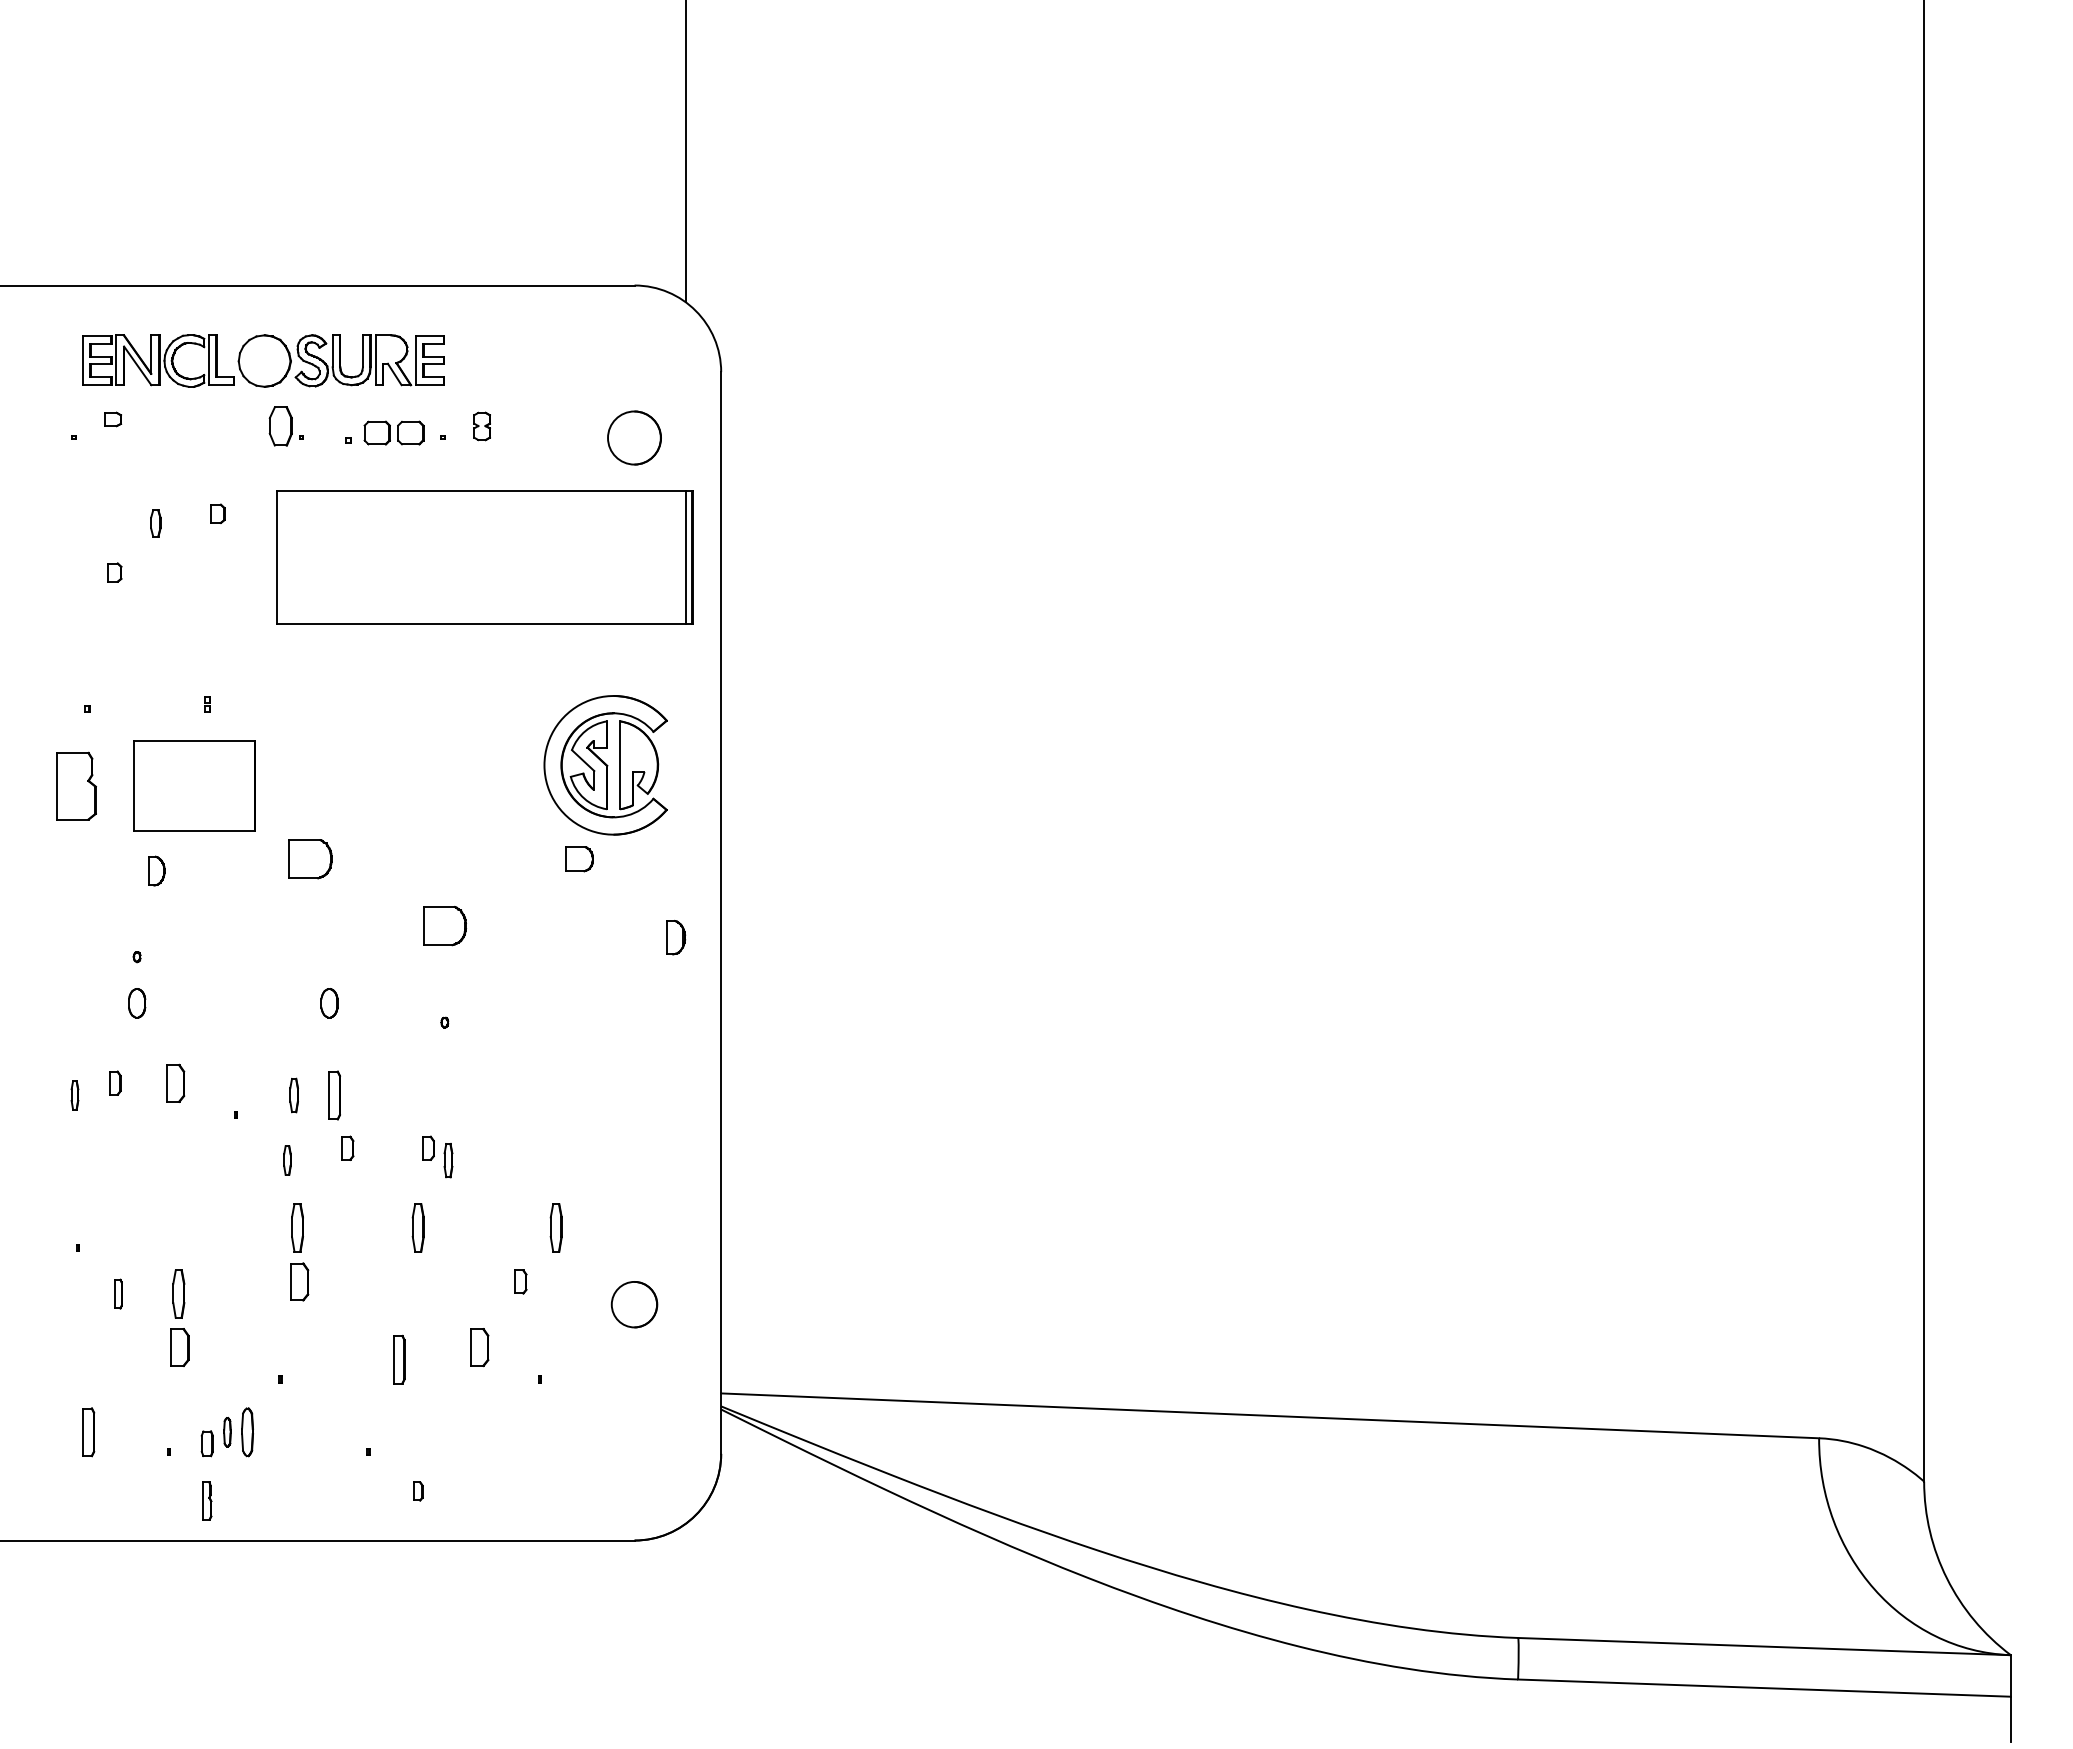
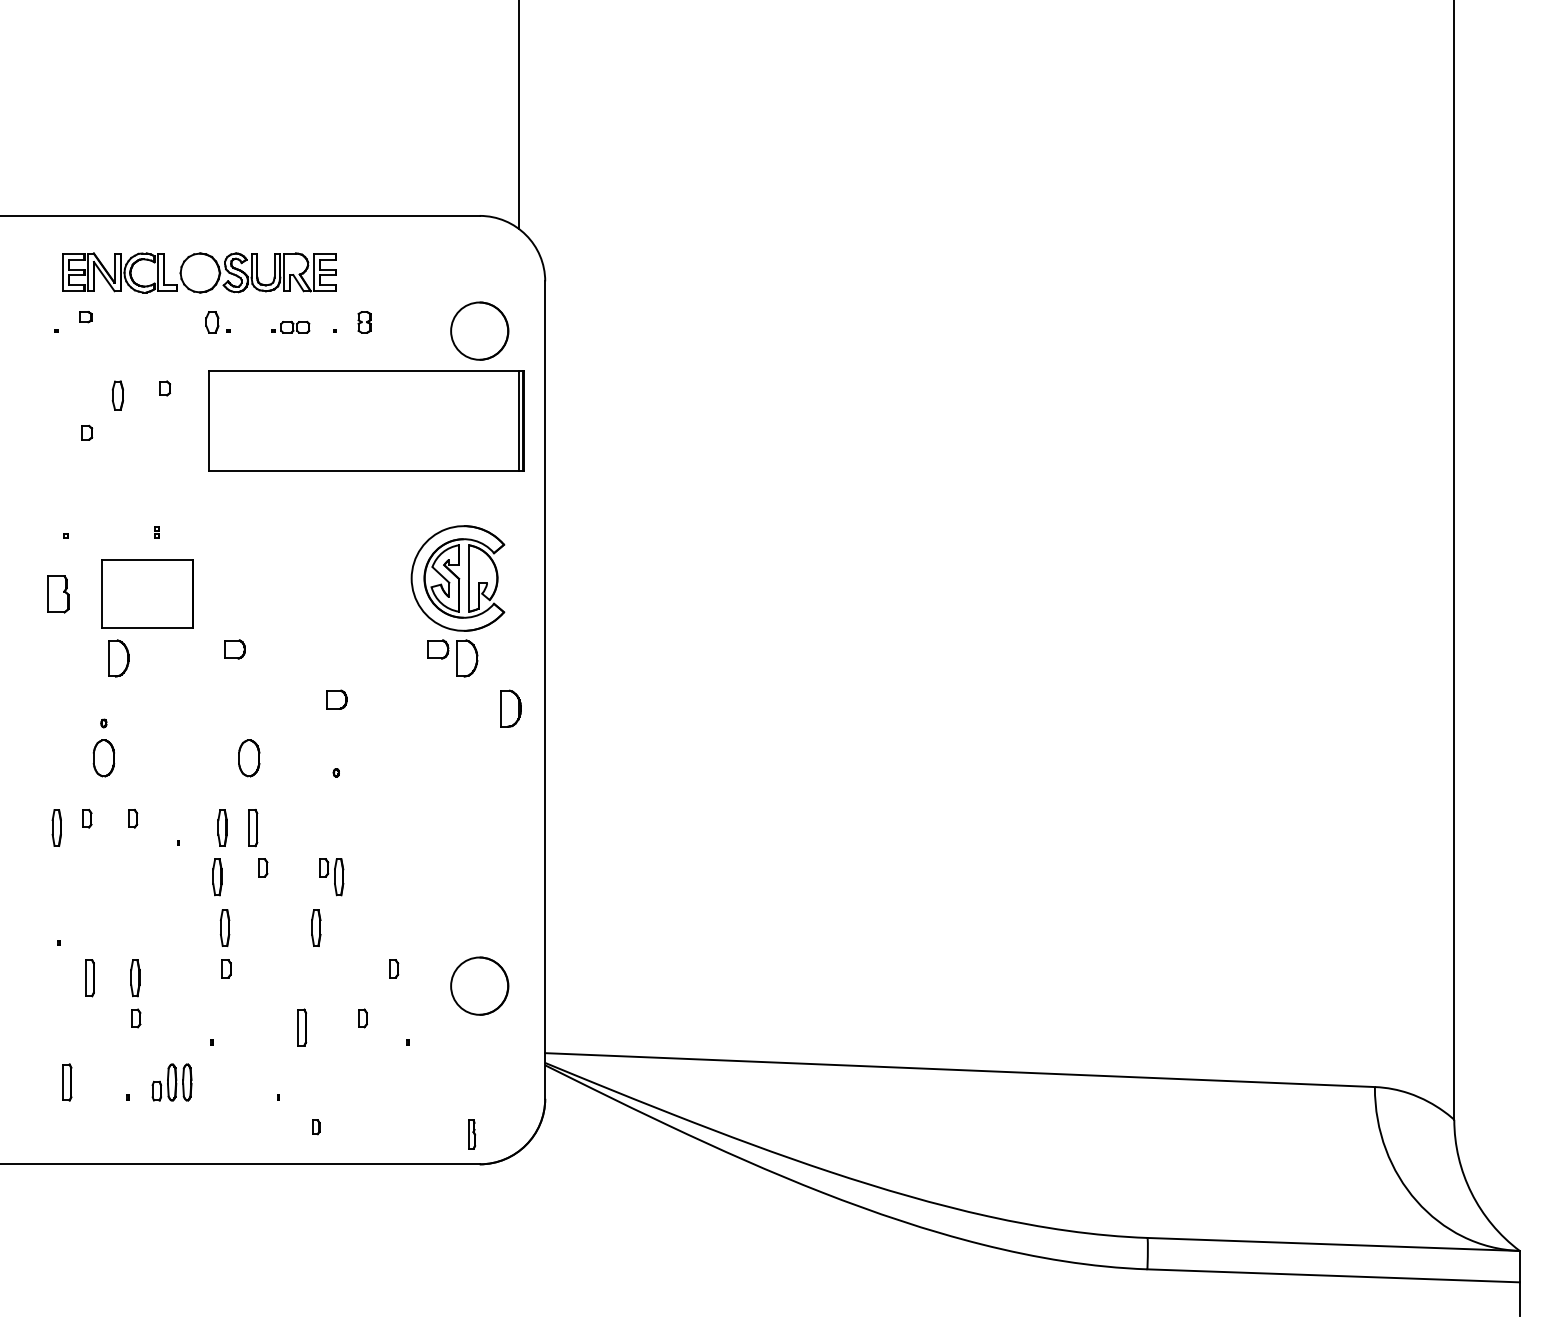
part: (280, 426) -> (212, 322), size x0.71
part: (384, 432) -> (290, 326), size x0.62
part: (634, 437) -> (479, 330), size x1.43
part: (155, 523) -> (117, 395), size x1.43
part: (76, 786) -> (58, 594), size x0.71
part: (310, 859) -> (234, 649), size x0.62
part: (156, 870) -> (118, 657), size x1.67
part: (618, 870) -> (467, 657), added
part: (445, 925) -> (336, 699), size x0.62
part: (675, 937) -> (510, 708), size x1.43
part: (136, 1003) -> (103, 758), size x1.67
part: (329, 1003) -> (249, 758), size x1.67
part: (175, 1082) -> (132, 818), size x0.62
part: (74, 1095) -> (56, 828), size x1.67
part: (293, 1095) -> (222, 828), size x1.43
part: (287, 1160) -> (217, 877), size x1.67
part: (448, 1160) -> (339, 877), size x1.43
part: (555, 1227) -> (420, 927), removed
part: (299, 1281) -> (226, 968), size x0.62
part: (118, 1293) -> (89, 977), size x1.67
part: (634, 1304) -> (479, 985), size x1.67
part: (179, 1347) -> (135, 1018), size x0.62
part: (479, 1347) -> (362, 1018), size x0.62
part: (227, 1432) -> (172, 1082), size x1.67
part: (207, 1500) -> (472, 1134), moved

